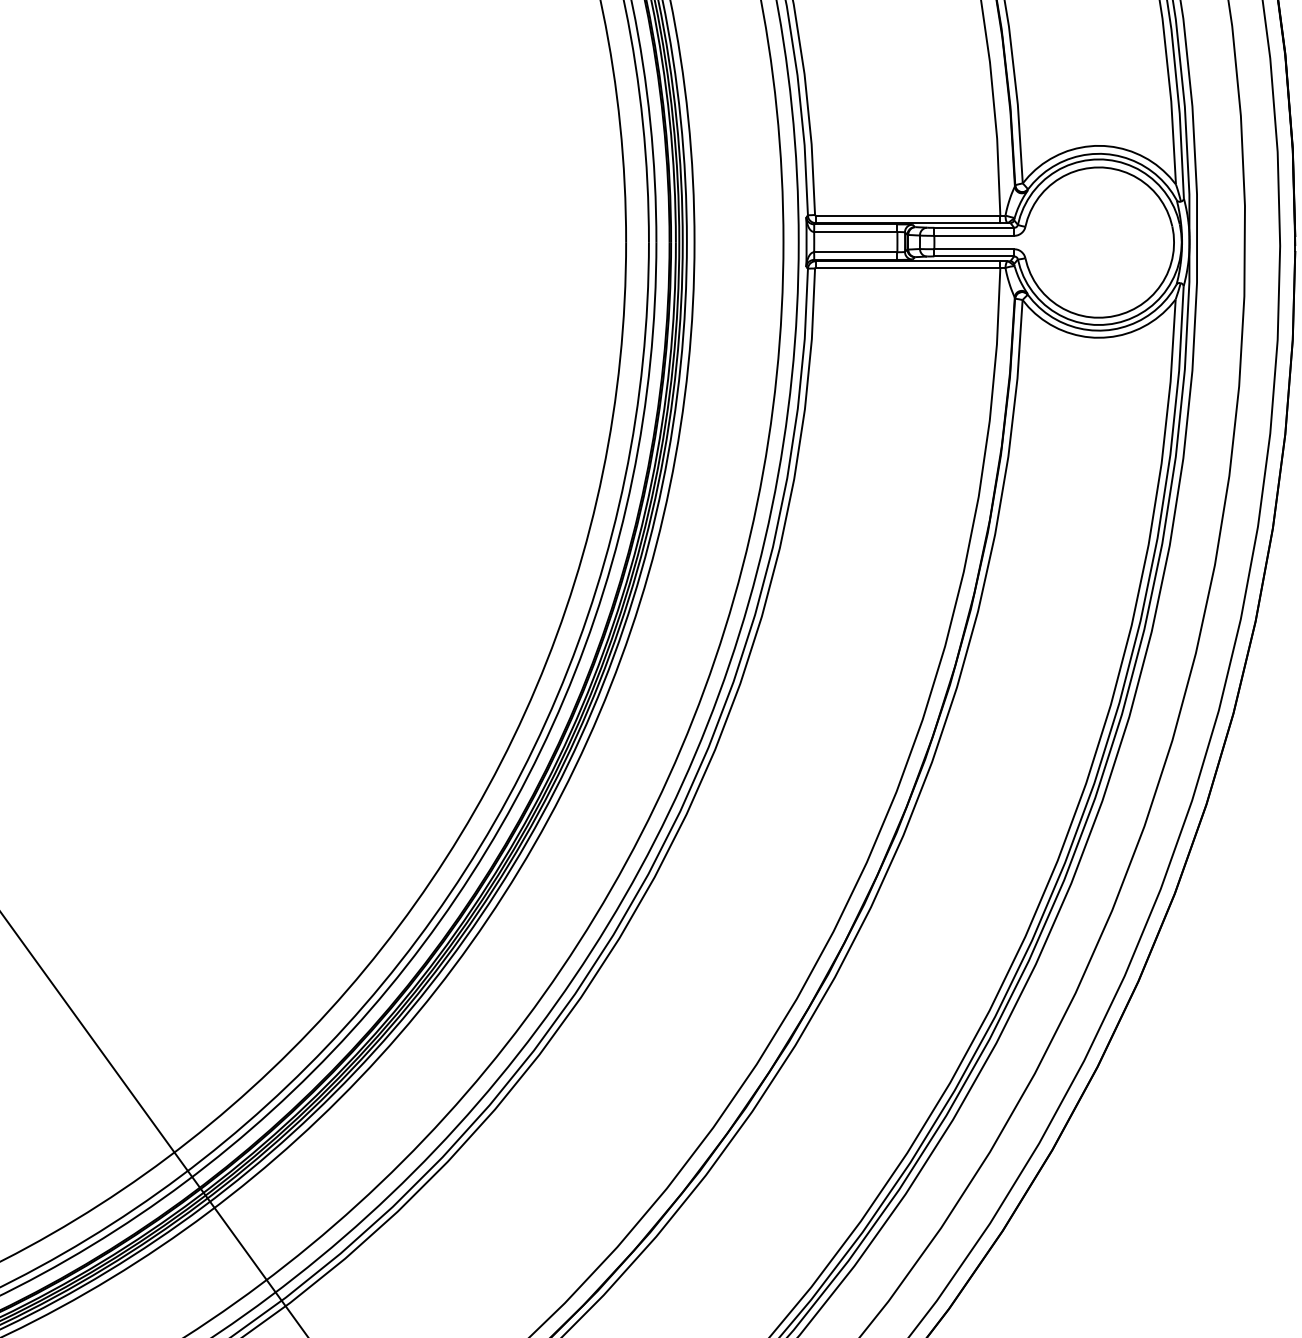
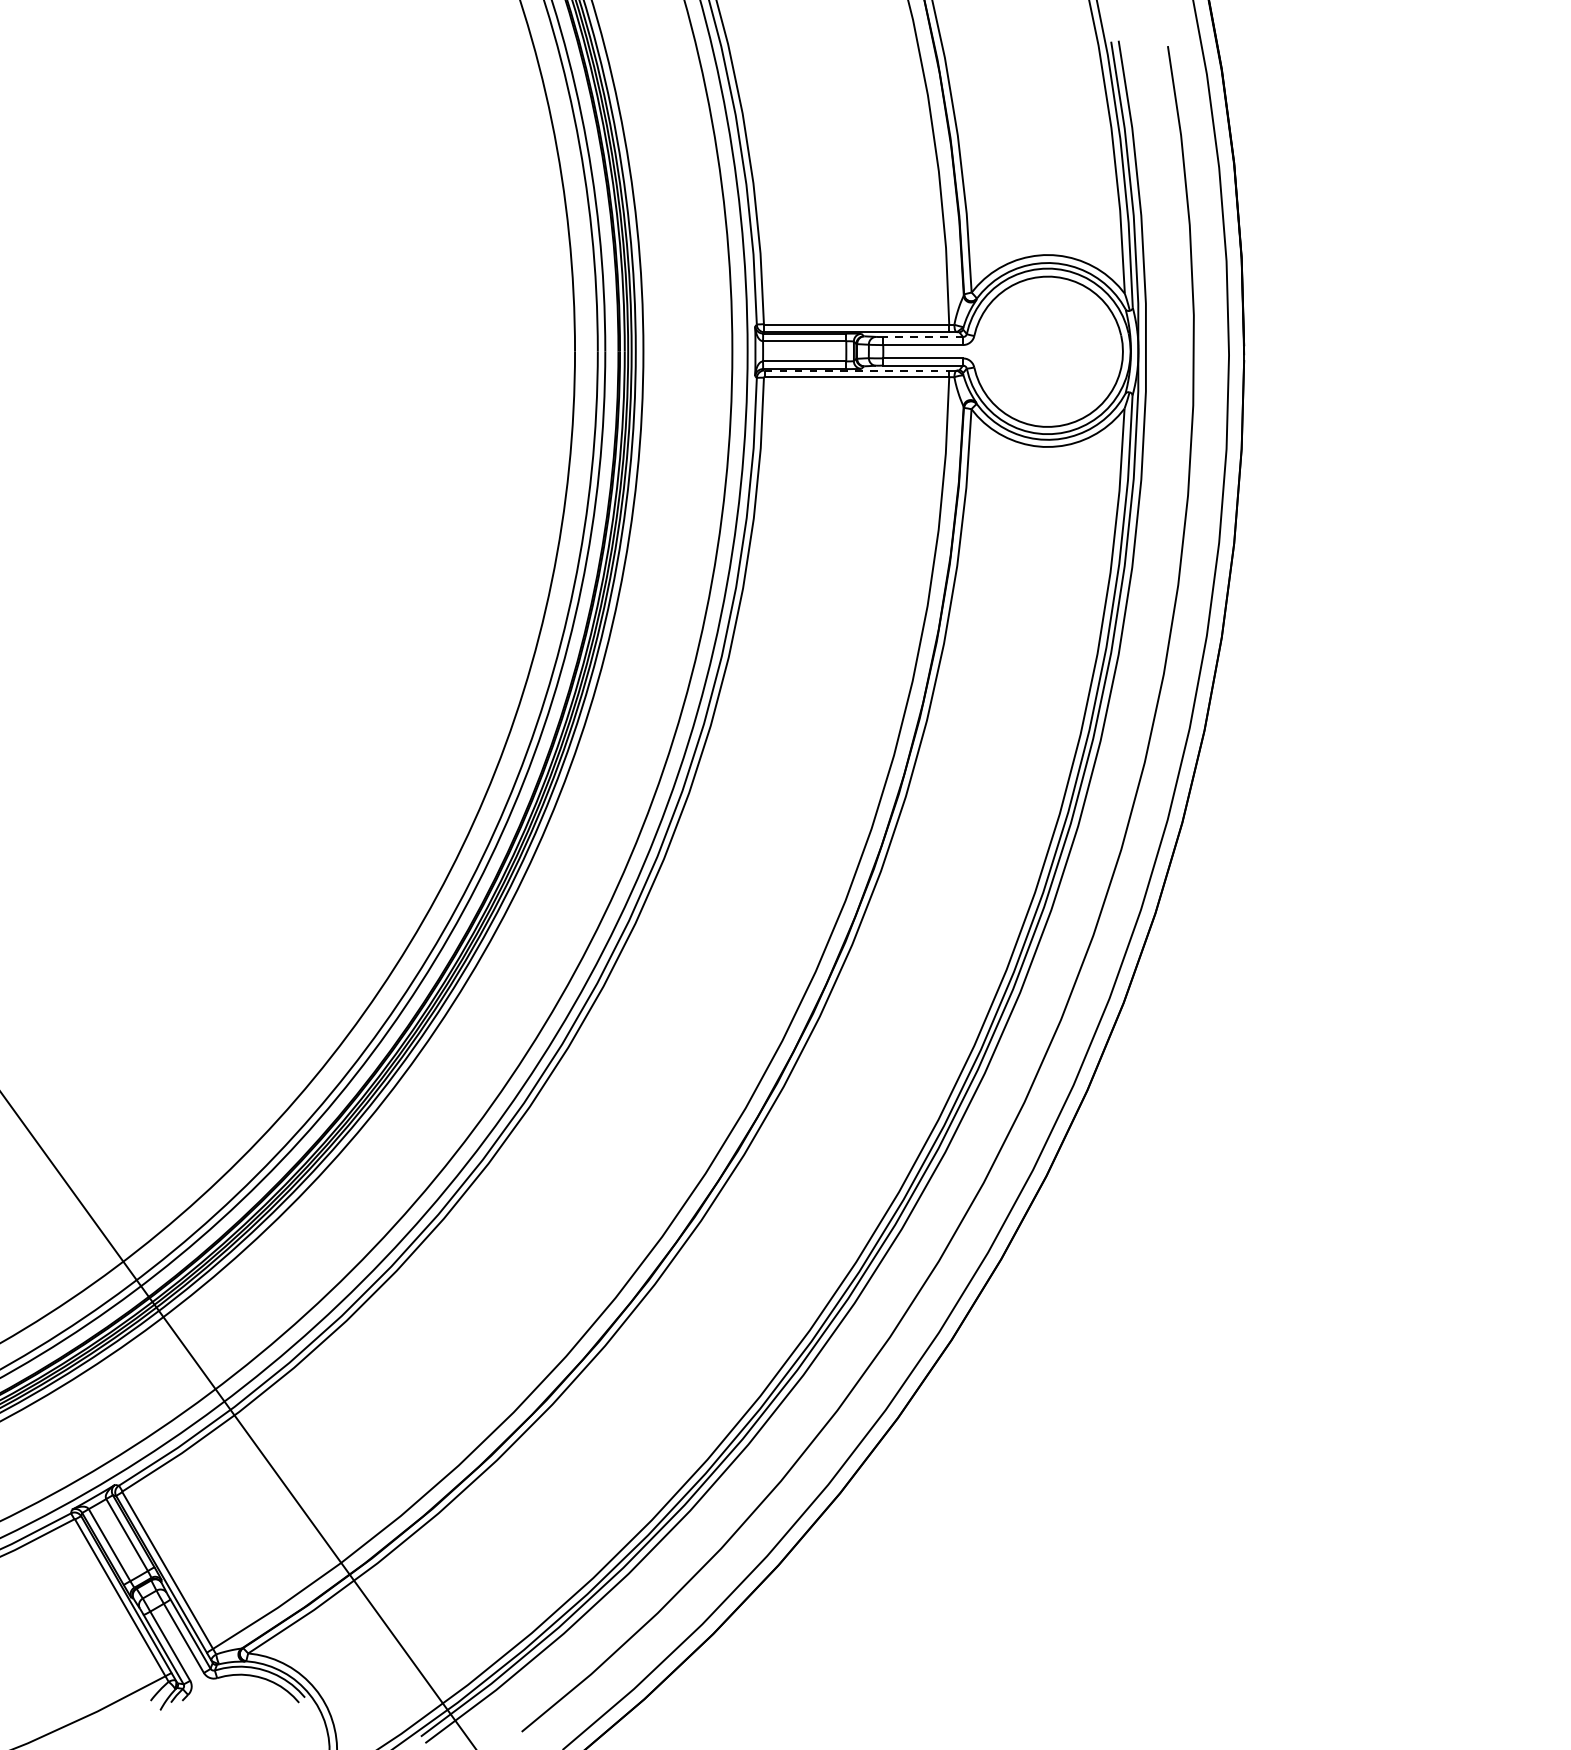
line: (974, 228) -> (923, 337), solid -> dashed
line: (908, 261) -> (857, 370), solid -> dashed

